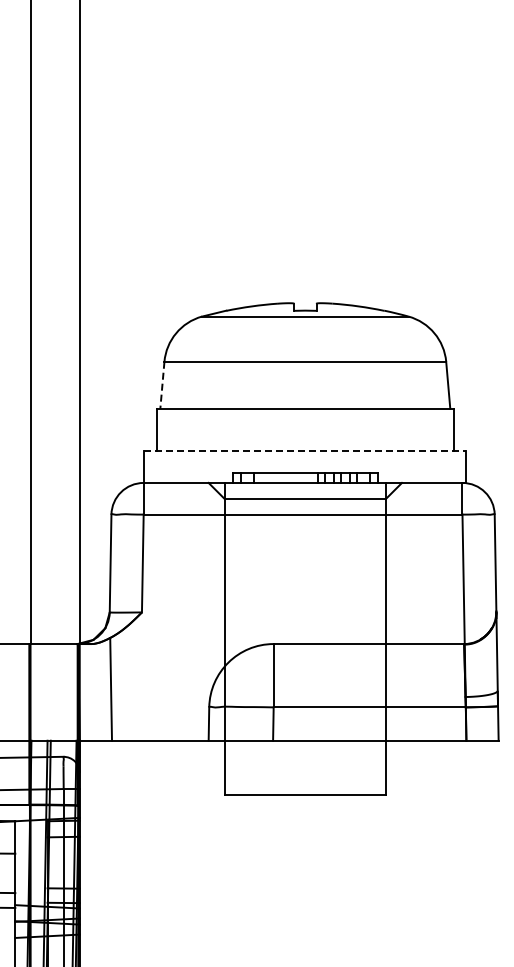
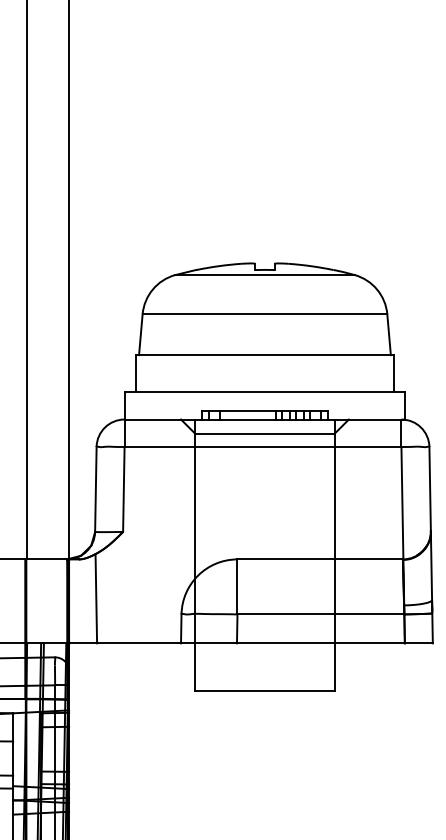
line: (162, 385) -> (140, 334), dashed -> solid
line: (305, 450) -> (265, 391), dashed -> solid

